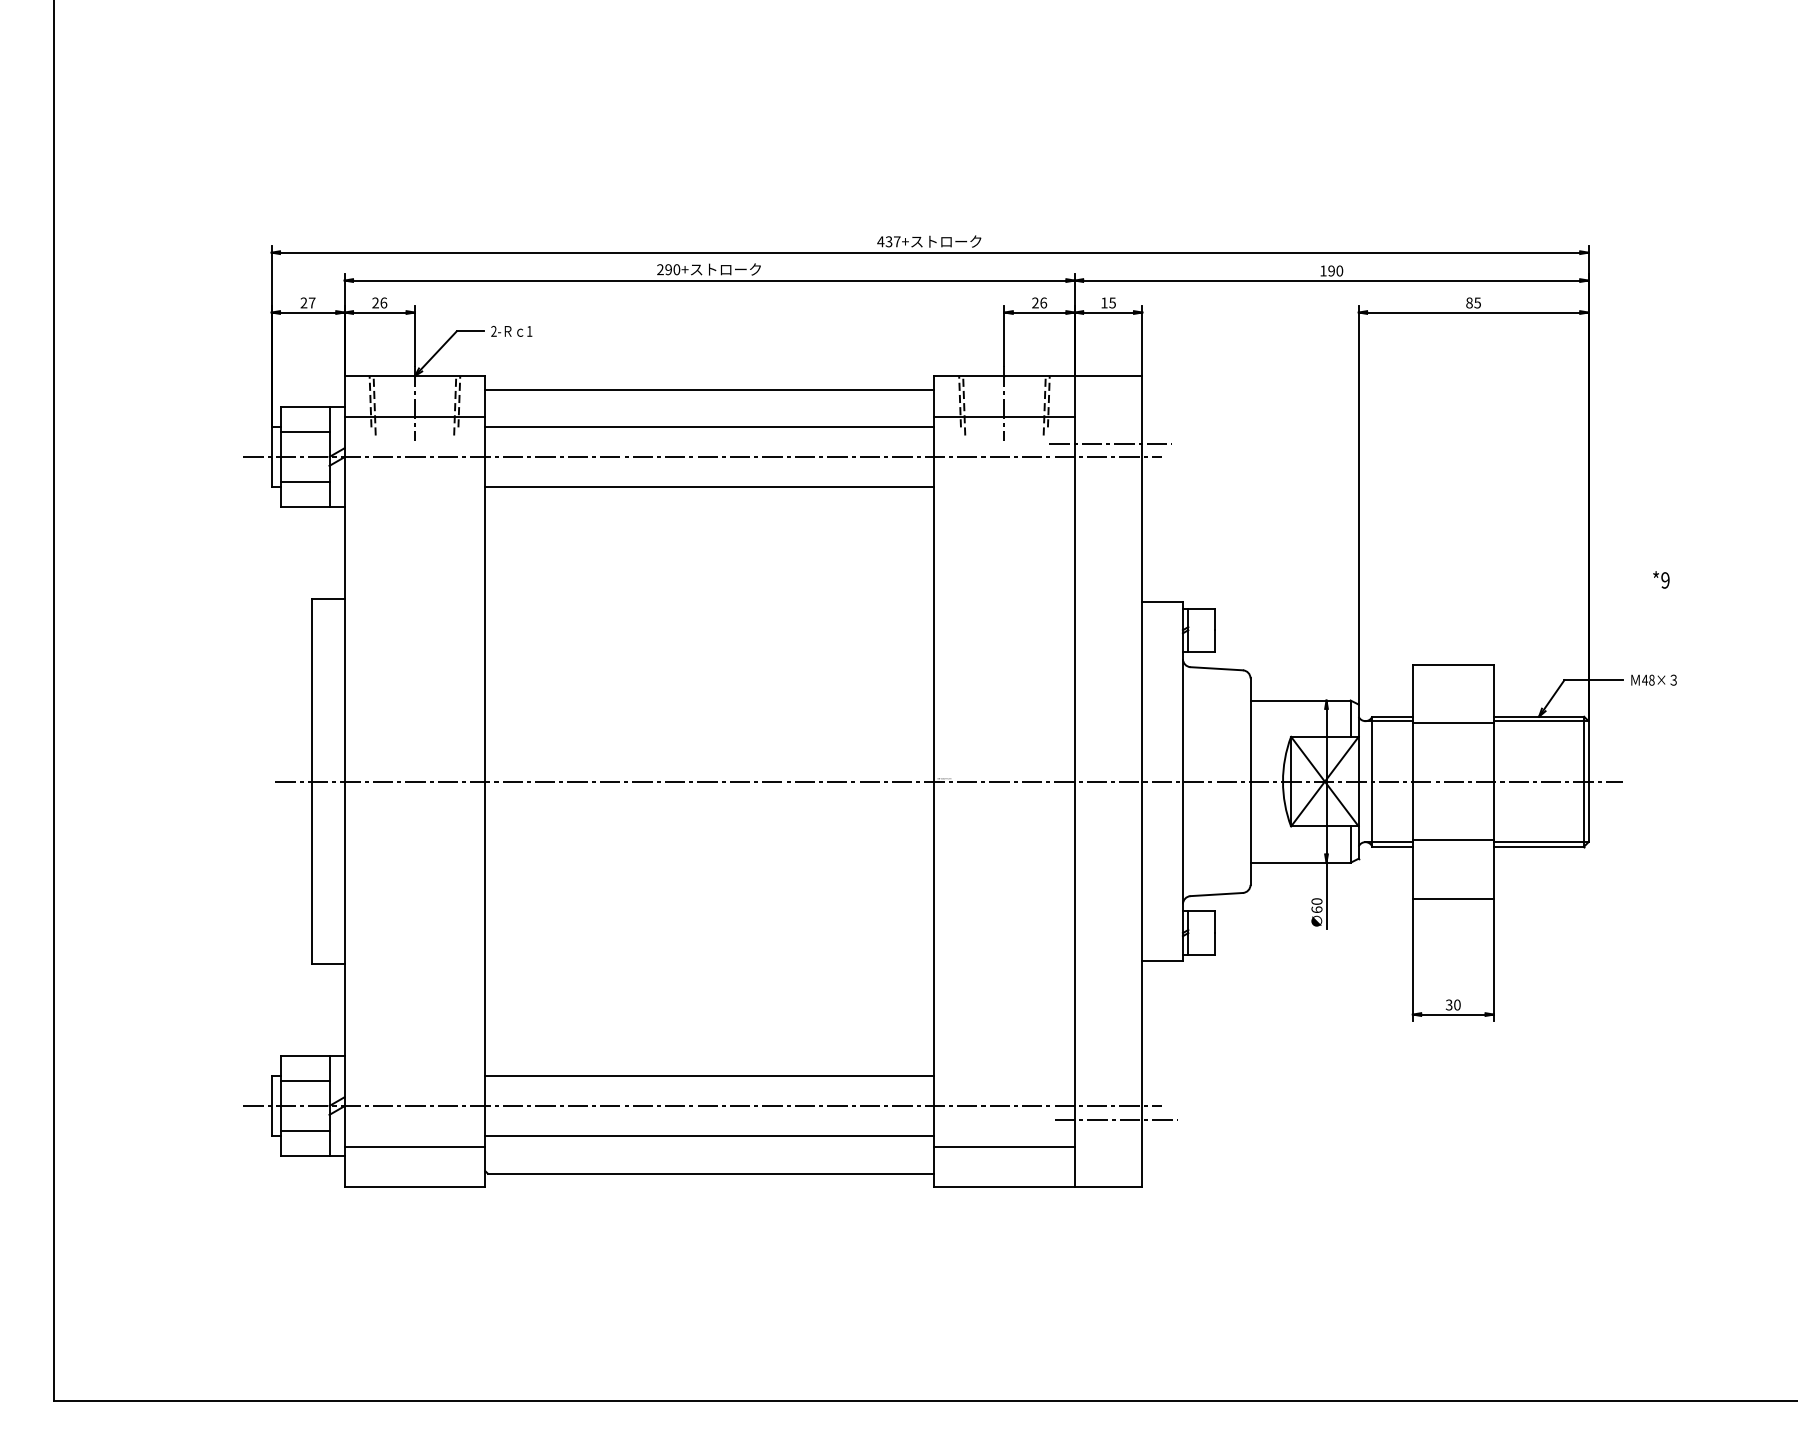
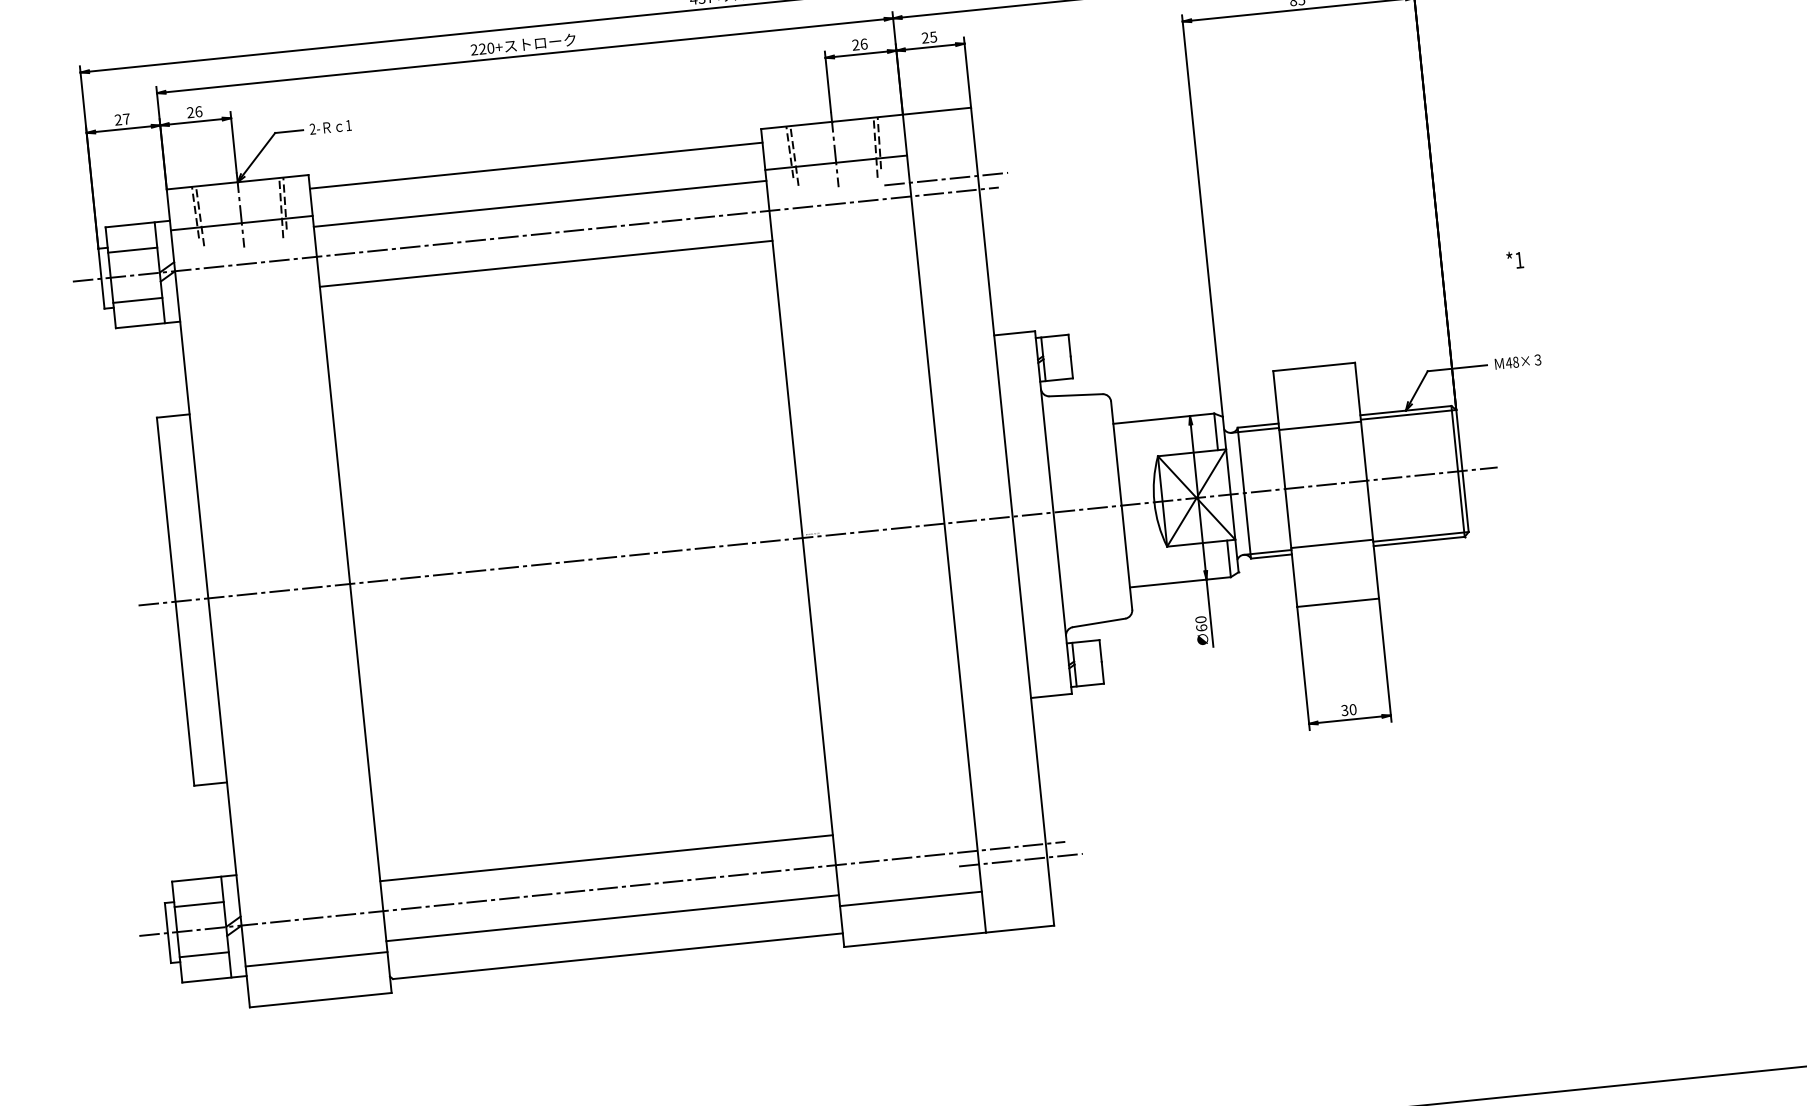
text: (668, 269) -> (482, 48), 290+ -> 220+
text: (1104, 302) -> (925, 37), 15 -> 25
text: (1665, 580) -> (1519, 260), *9 -> *1

